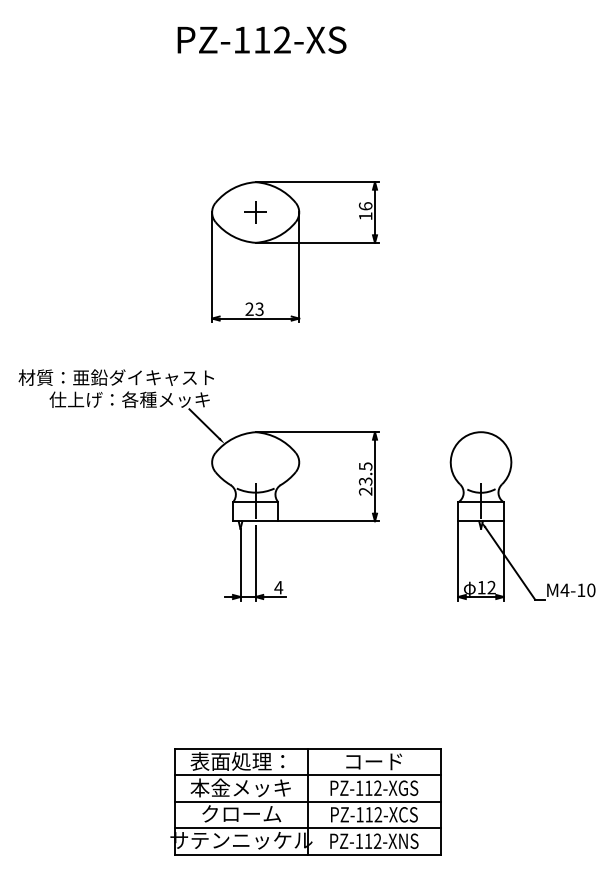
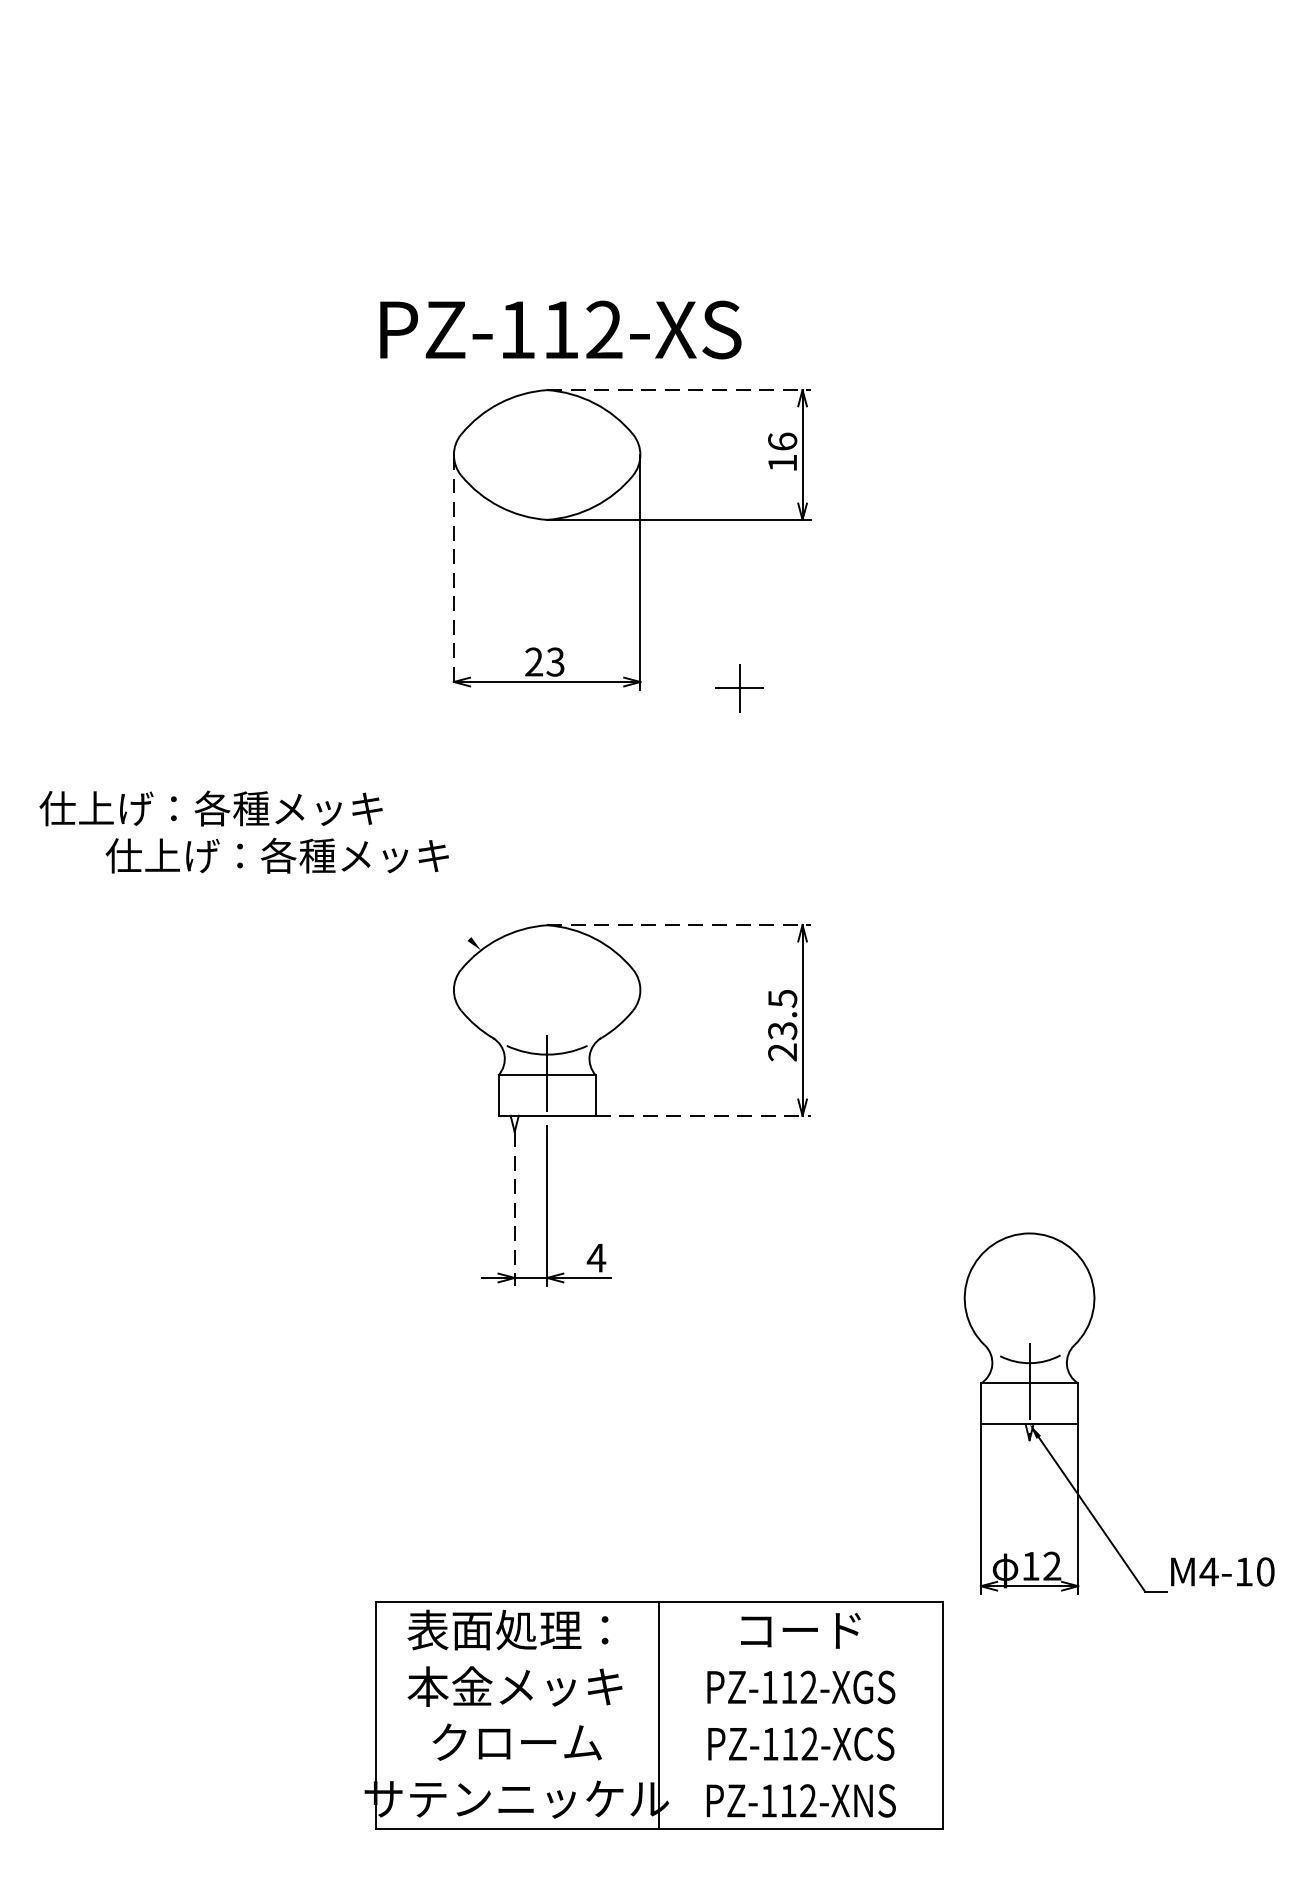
text: (261, 39) -> (559, 328), moved
line: (317, 182) -> (679, 390), solid -> dashed
part: (255, 212) -> (739, 688), moved
line: (212, 267) -> (454, 572), solid -> dashed
text: (115, 377) -> (247, 808), 材質：亜鉛ダイキャスト -> 仕上げ：各種メッキ
line: (204, 423) -> (437, 906), removed
line: (317, 432) -> (679, 925), solid -> dashed
part: (504, 516) -> (1079, 1413), moved
line: (329, 521) -> (705, 1116), solid -> dashed
line: (240, 564) -> (514, 1208), solid -> dashed
line: (307, 775) -> (658, 1660), removed
line: (307, 801) -> (658, 1715), removed
line: (307, 828) -> (658, 1773), removed

